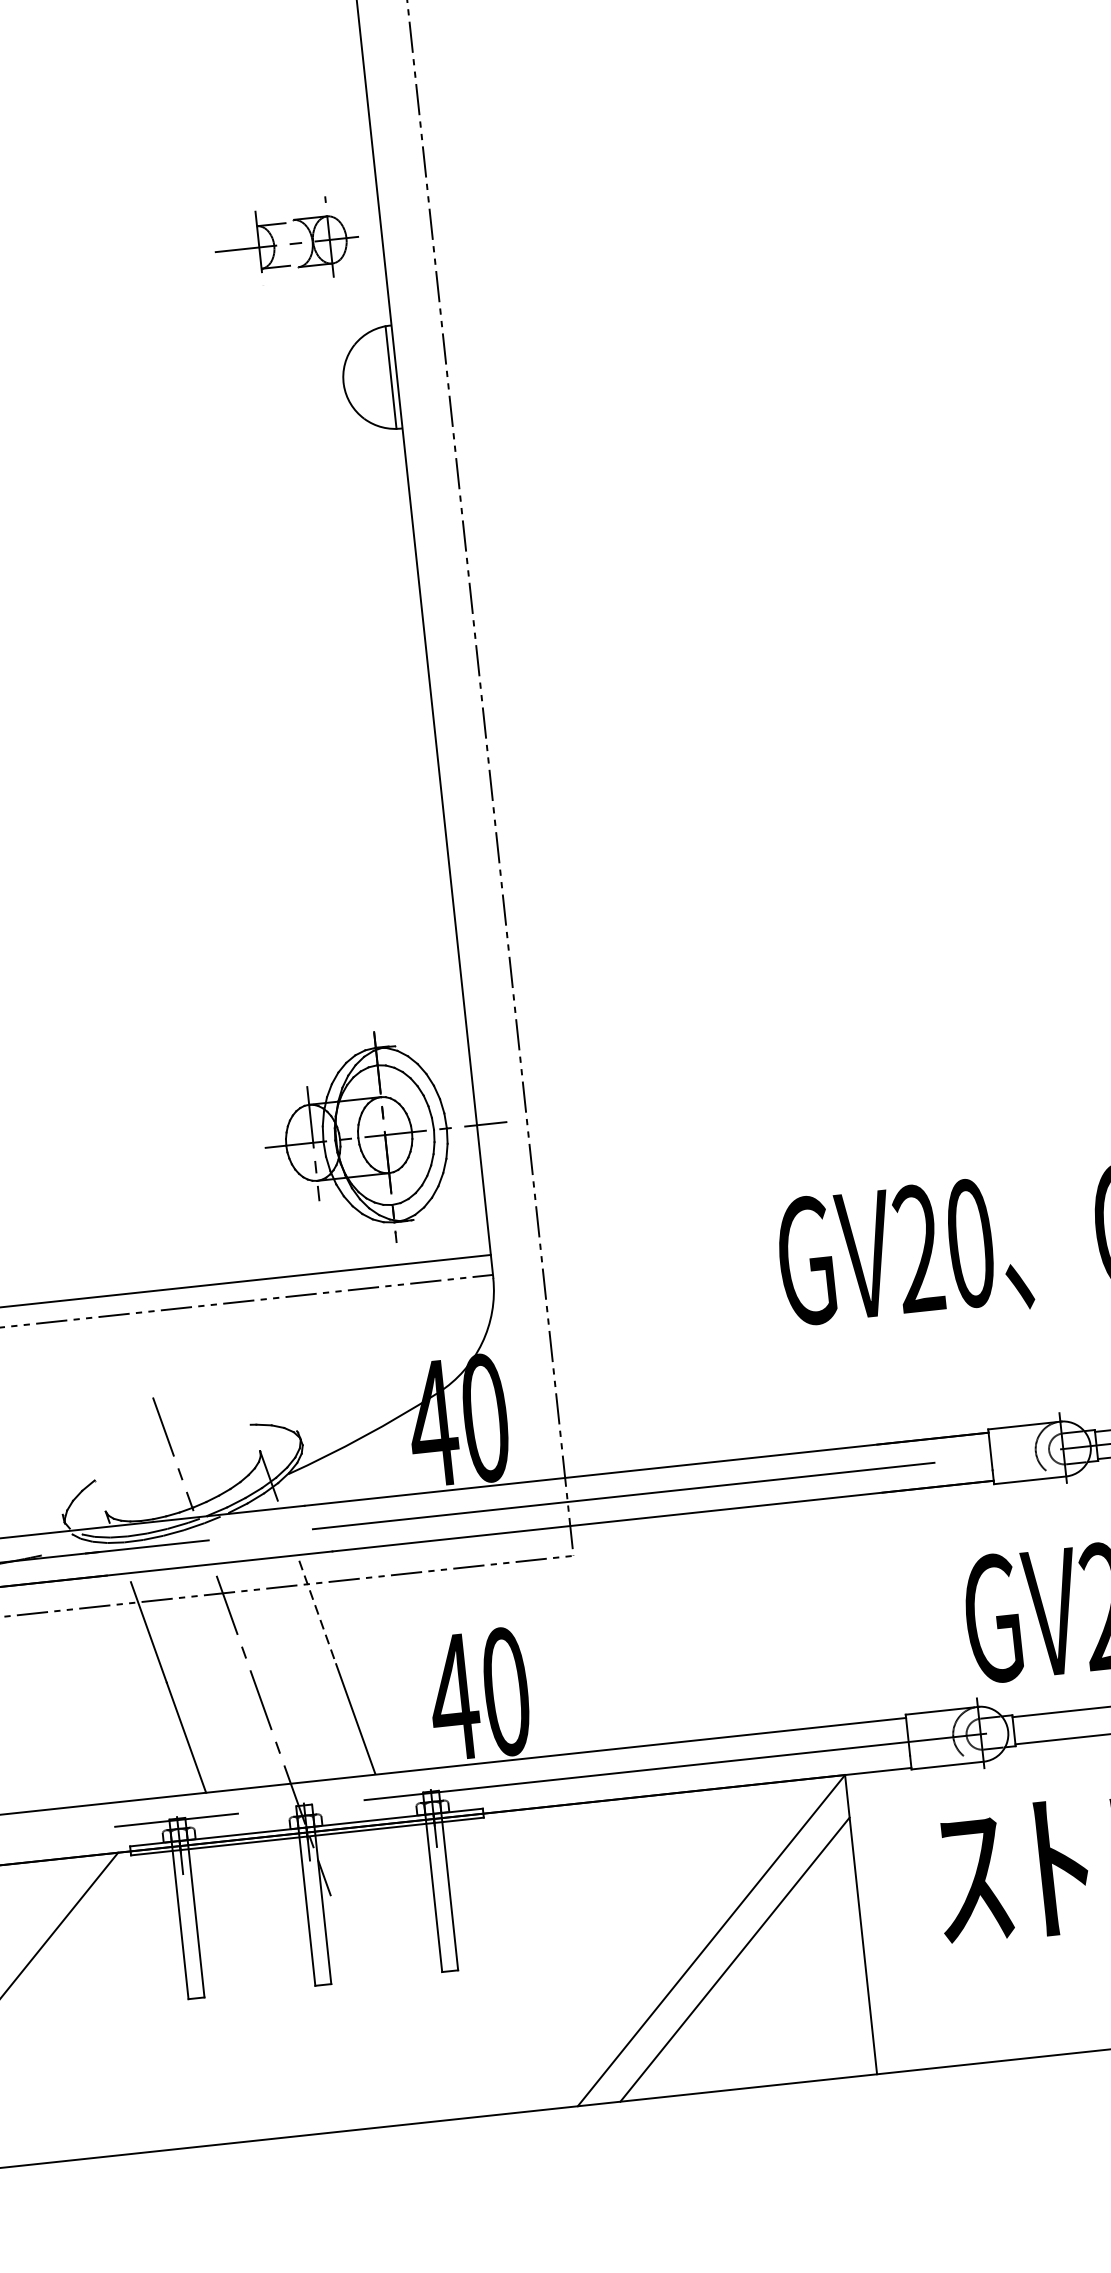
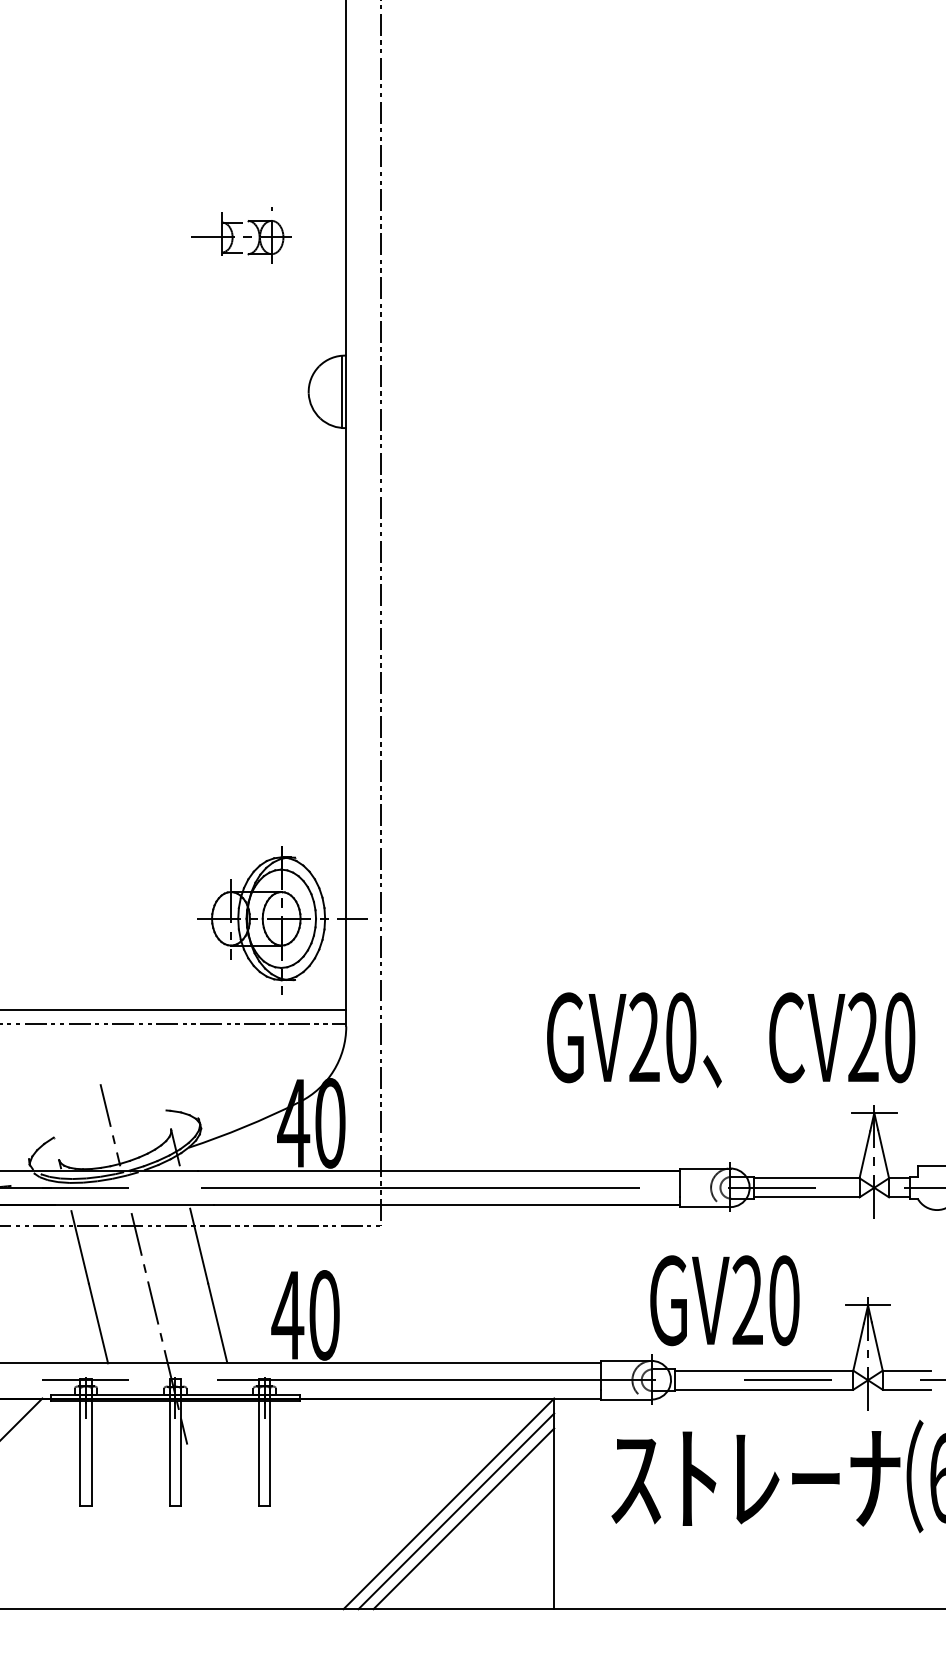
part: (286, 241) -> (241, 235), moved
line: (318, 1612) -> (199, 1246), dashed -> solid
line: (723, 1950) -> (456, 1511), added

